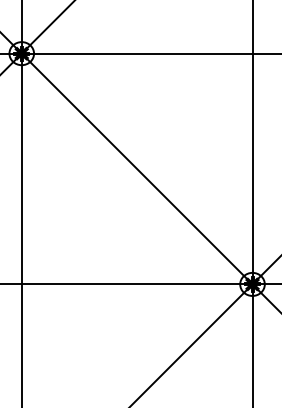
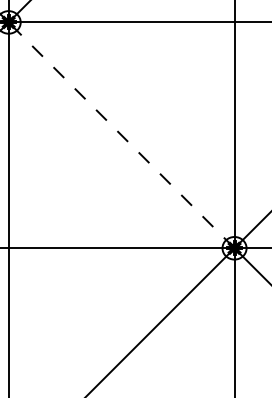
line: (136, 168) -> (120, 134), solid -> dashed

